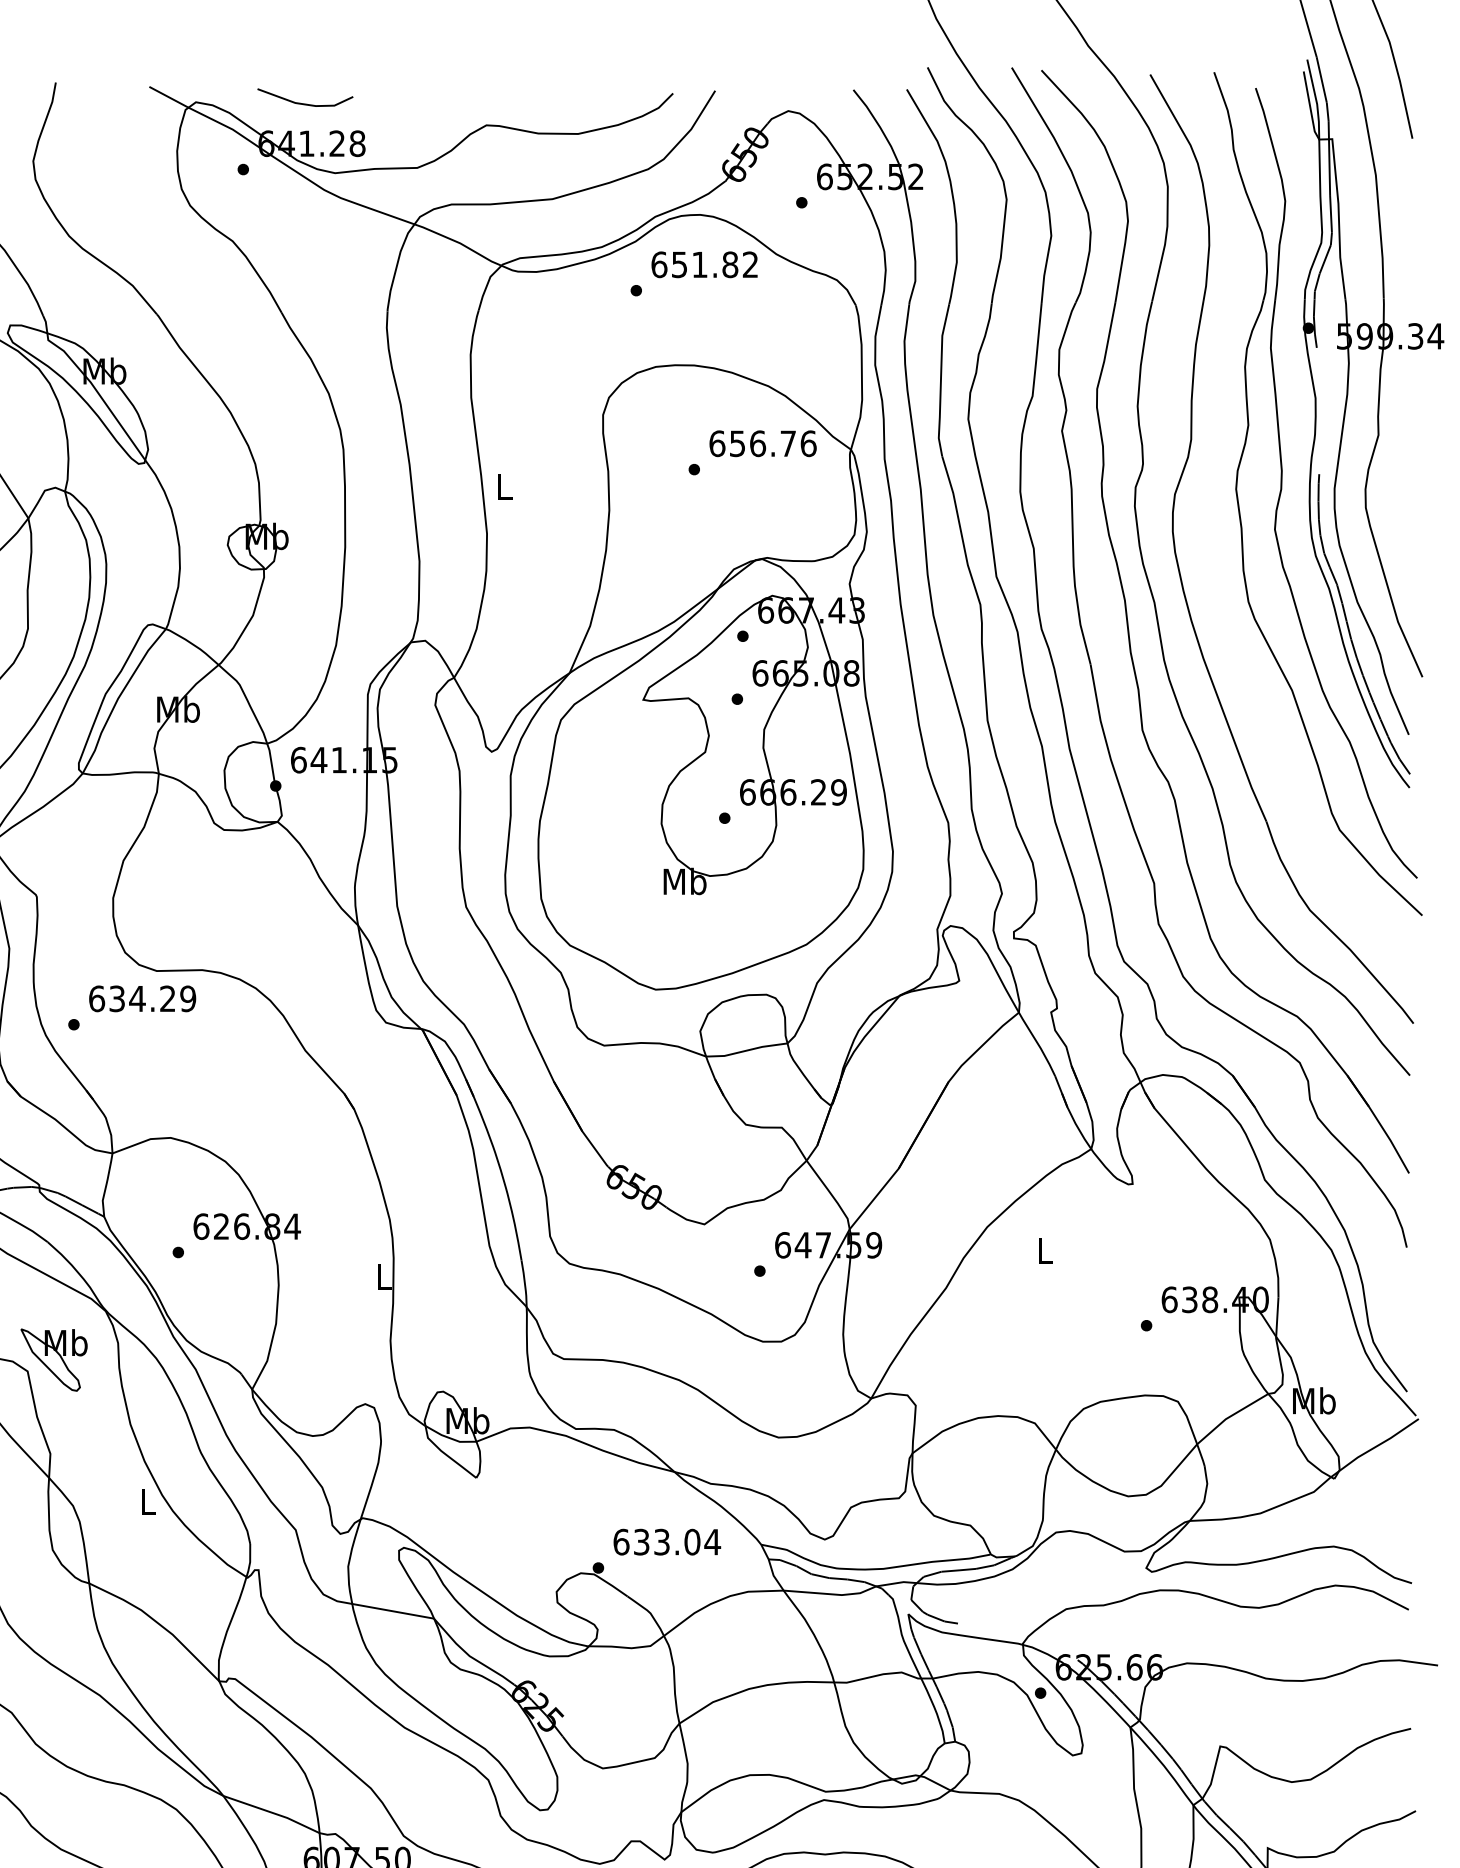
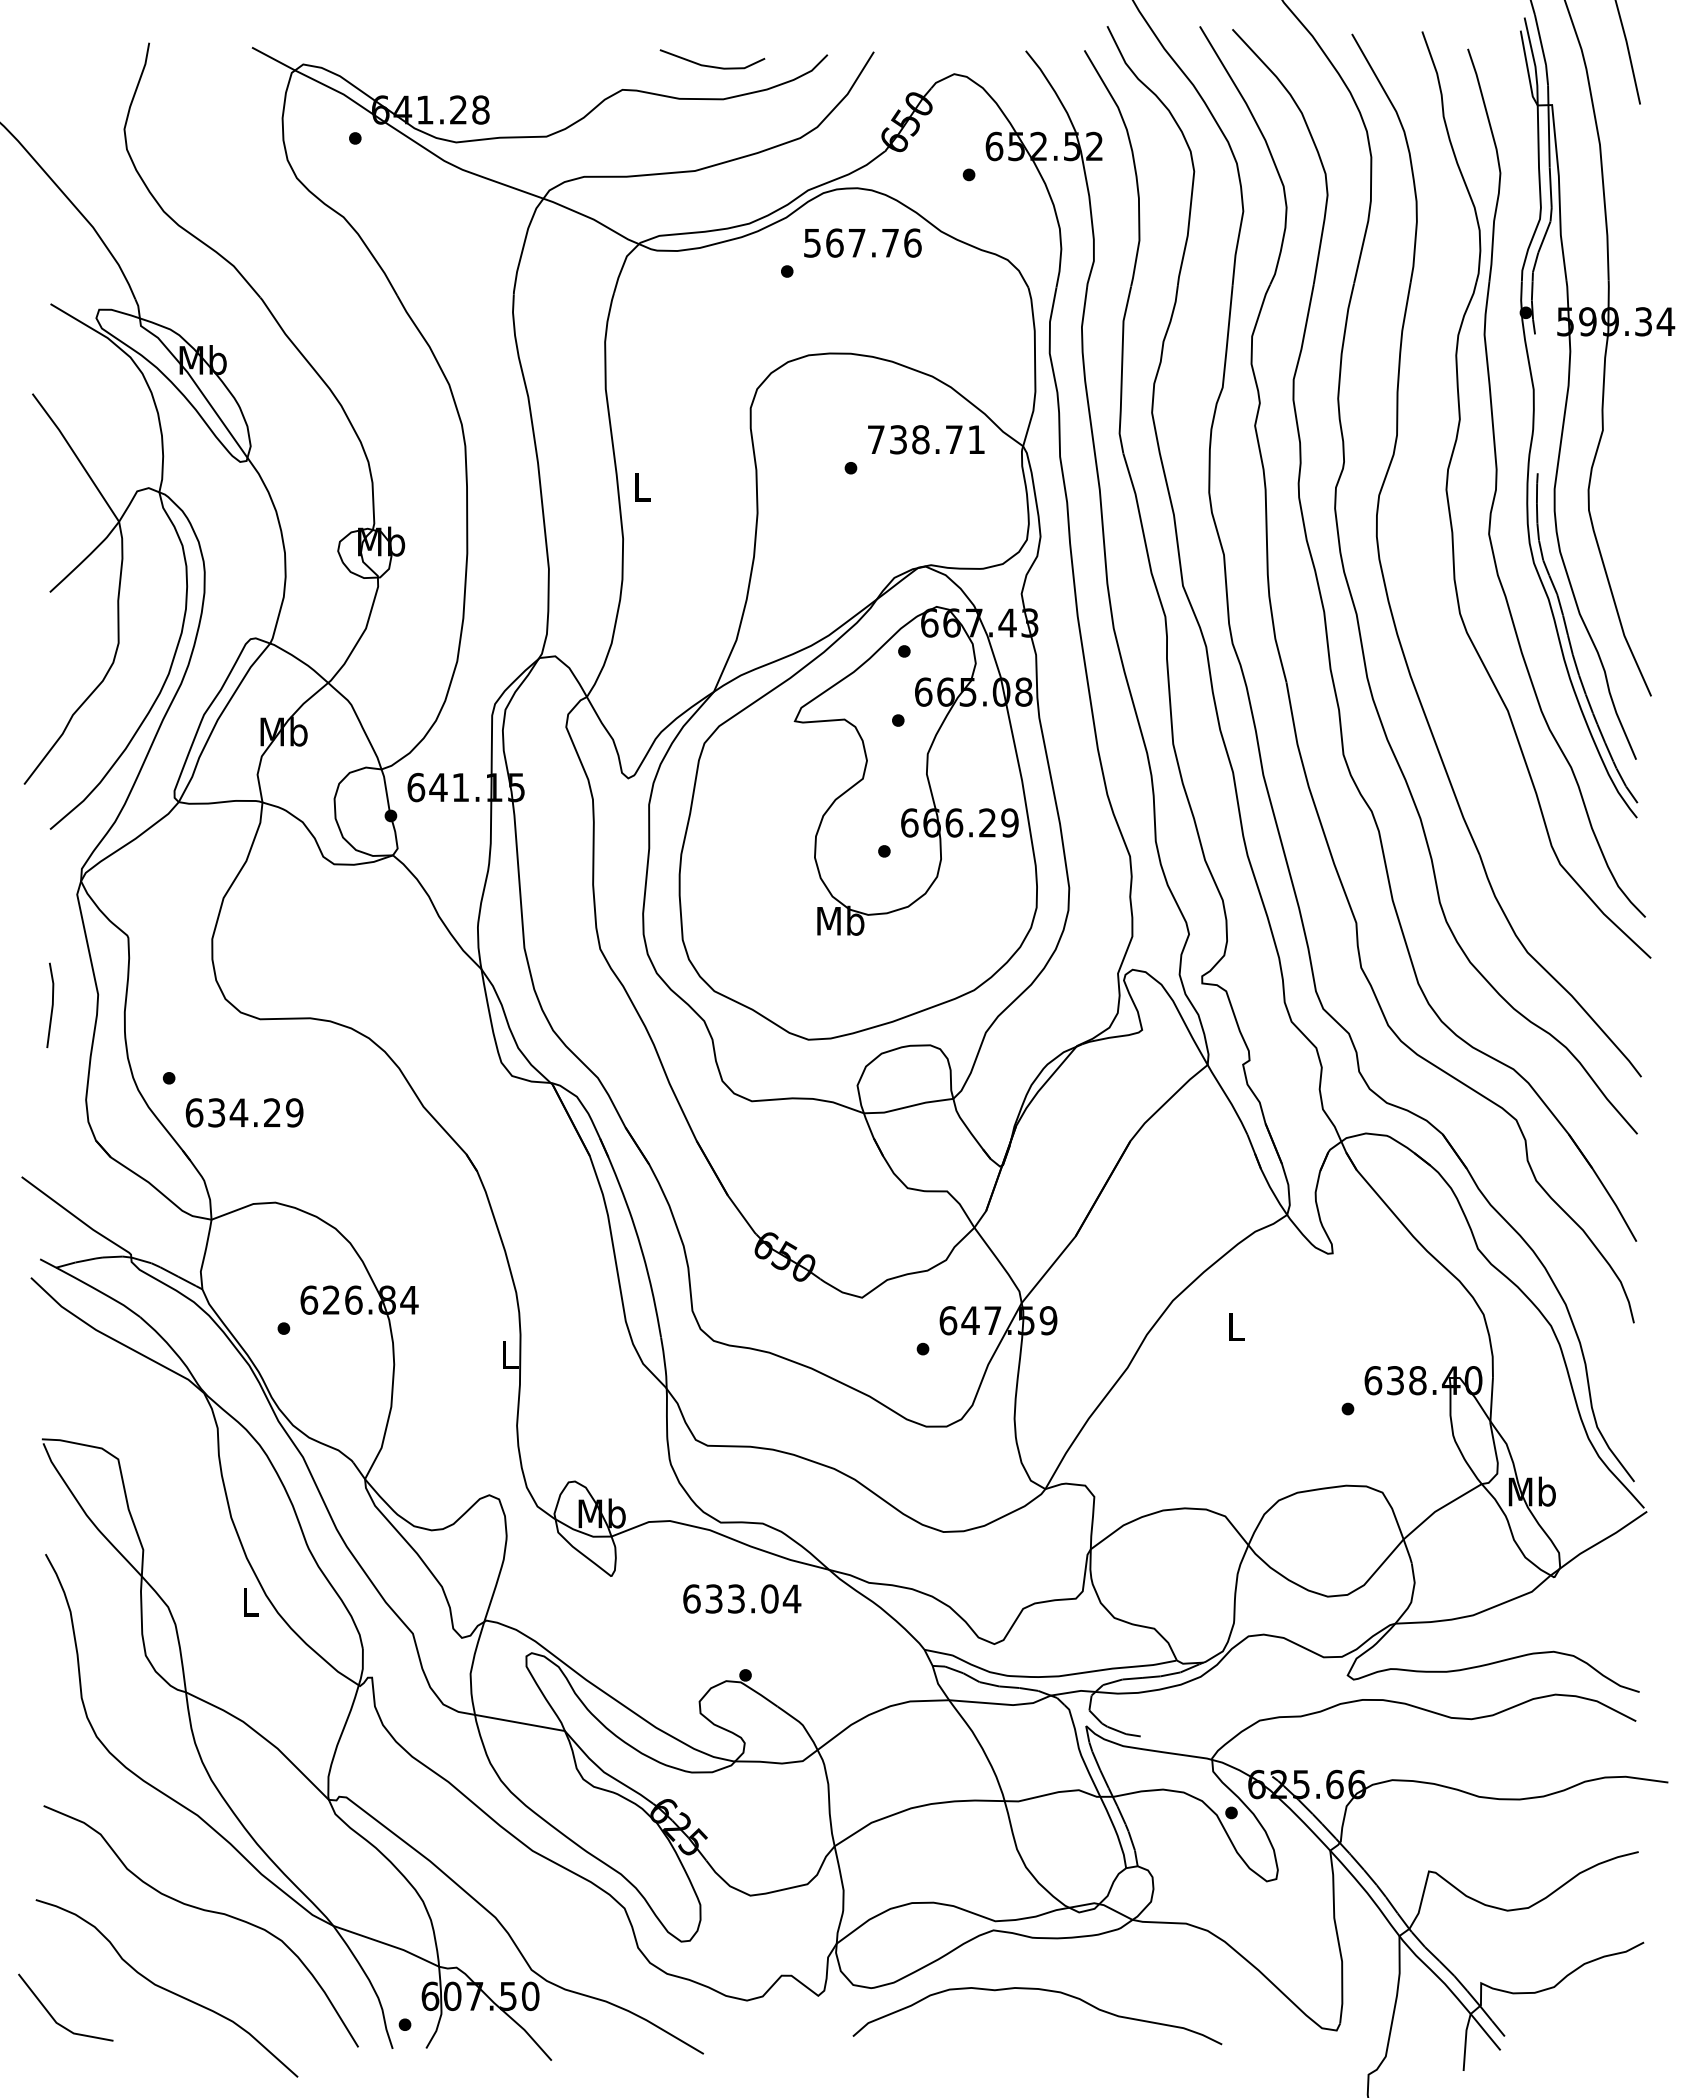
line: (304, 103) -> (711, 65), moved
text: (704, 264) -> (862, 242), 651.82 -> 567.76
text: (763, 443) -> (926, 439), 656.76 -> 738.71
text: (142, 998) -> (244, 1112), moved
part: (54, 1359) -> (147, 1446), removed
text: (667, 1541) -> (742, 1598), moved

